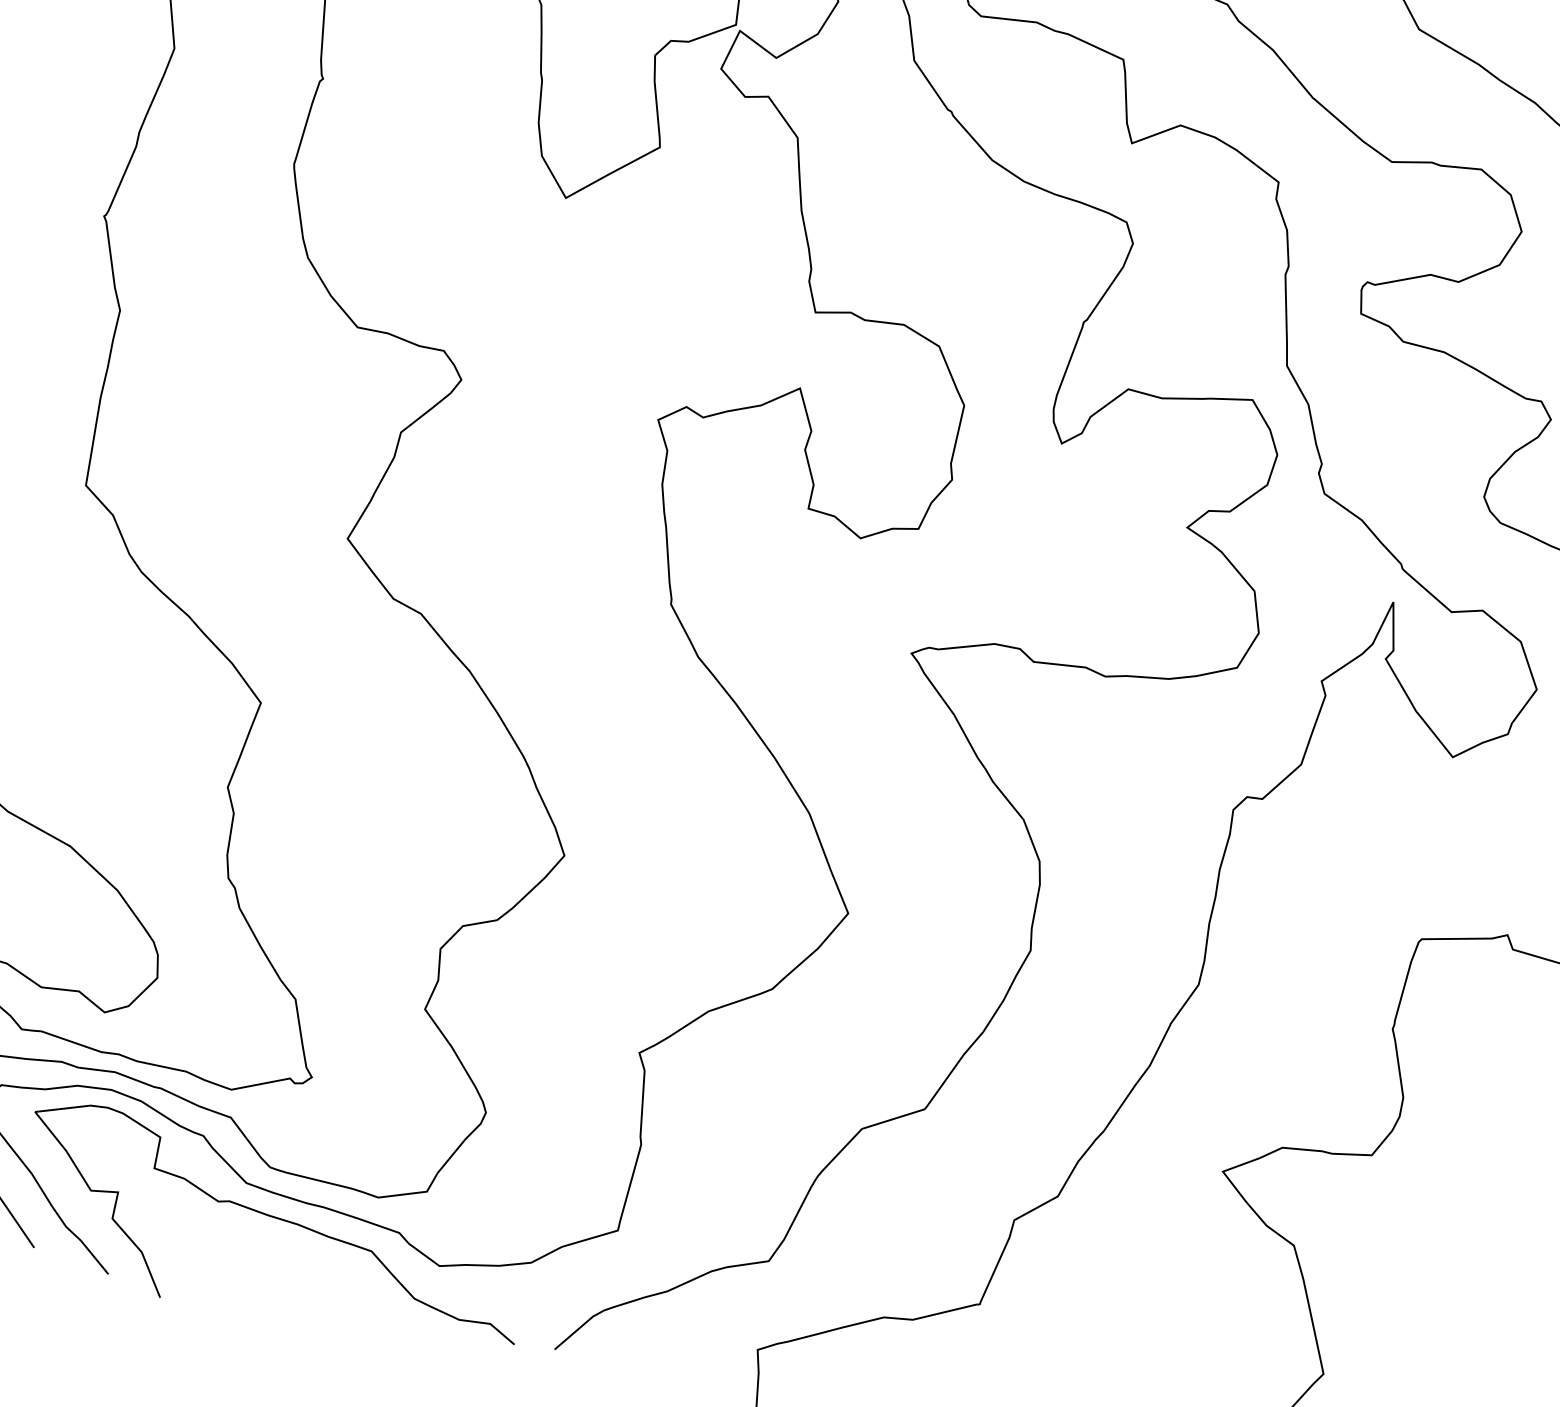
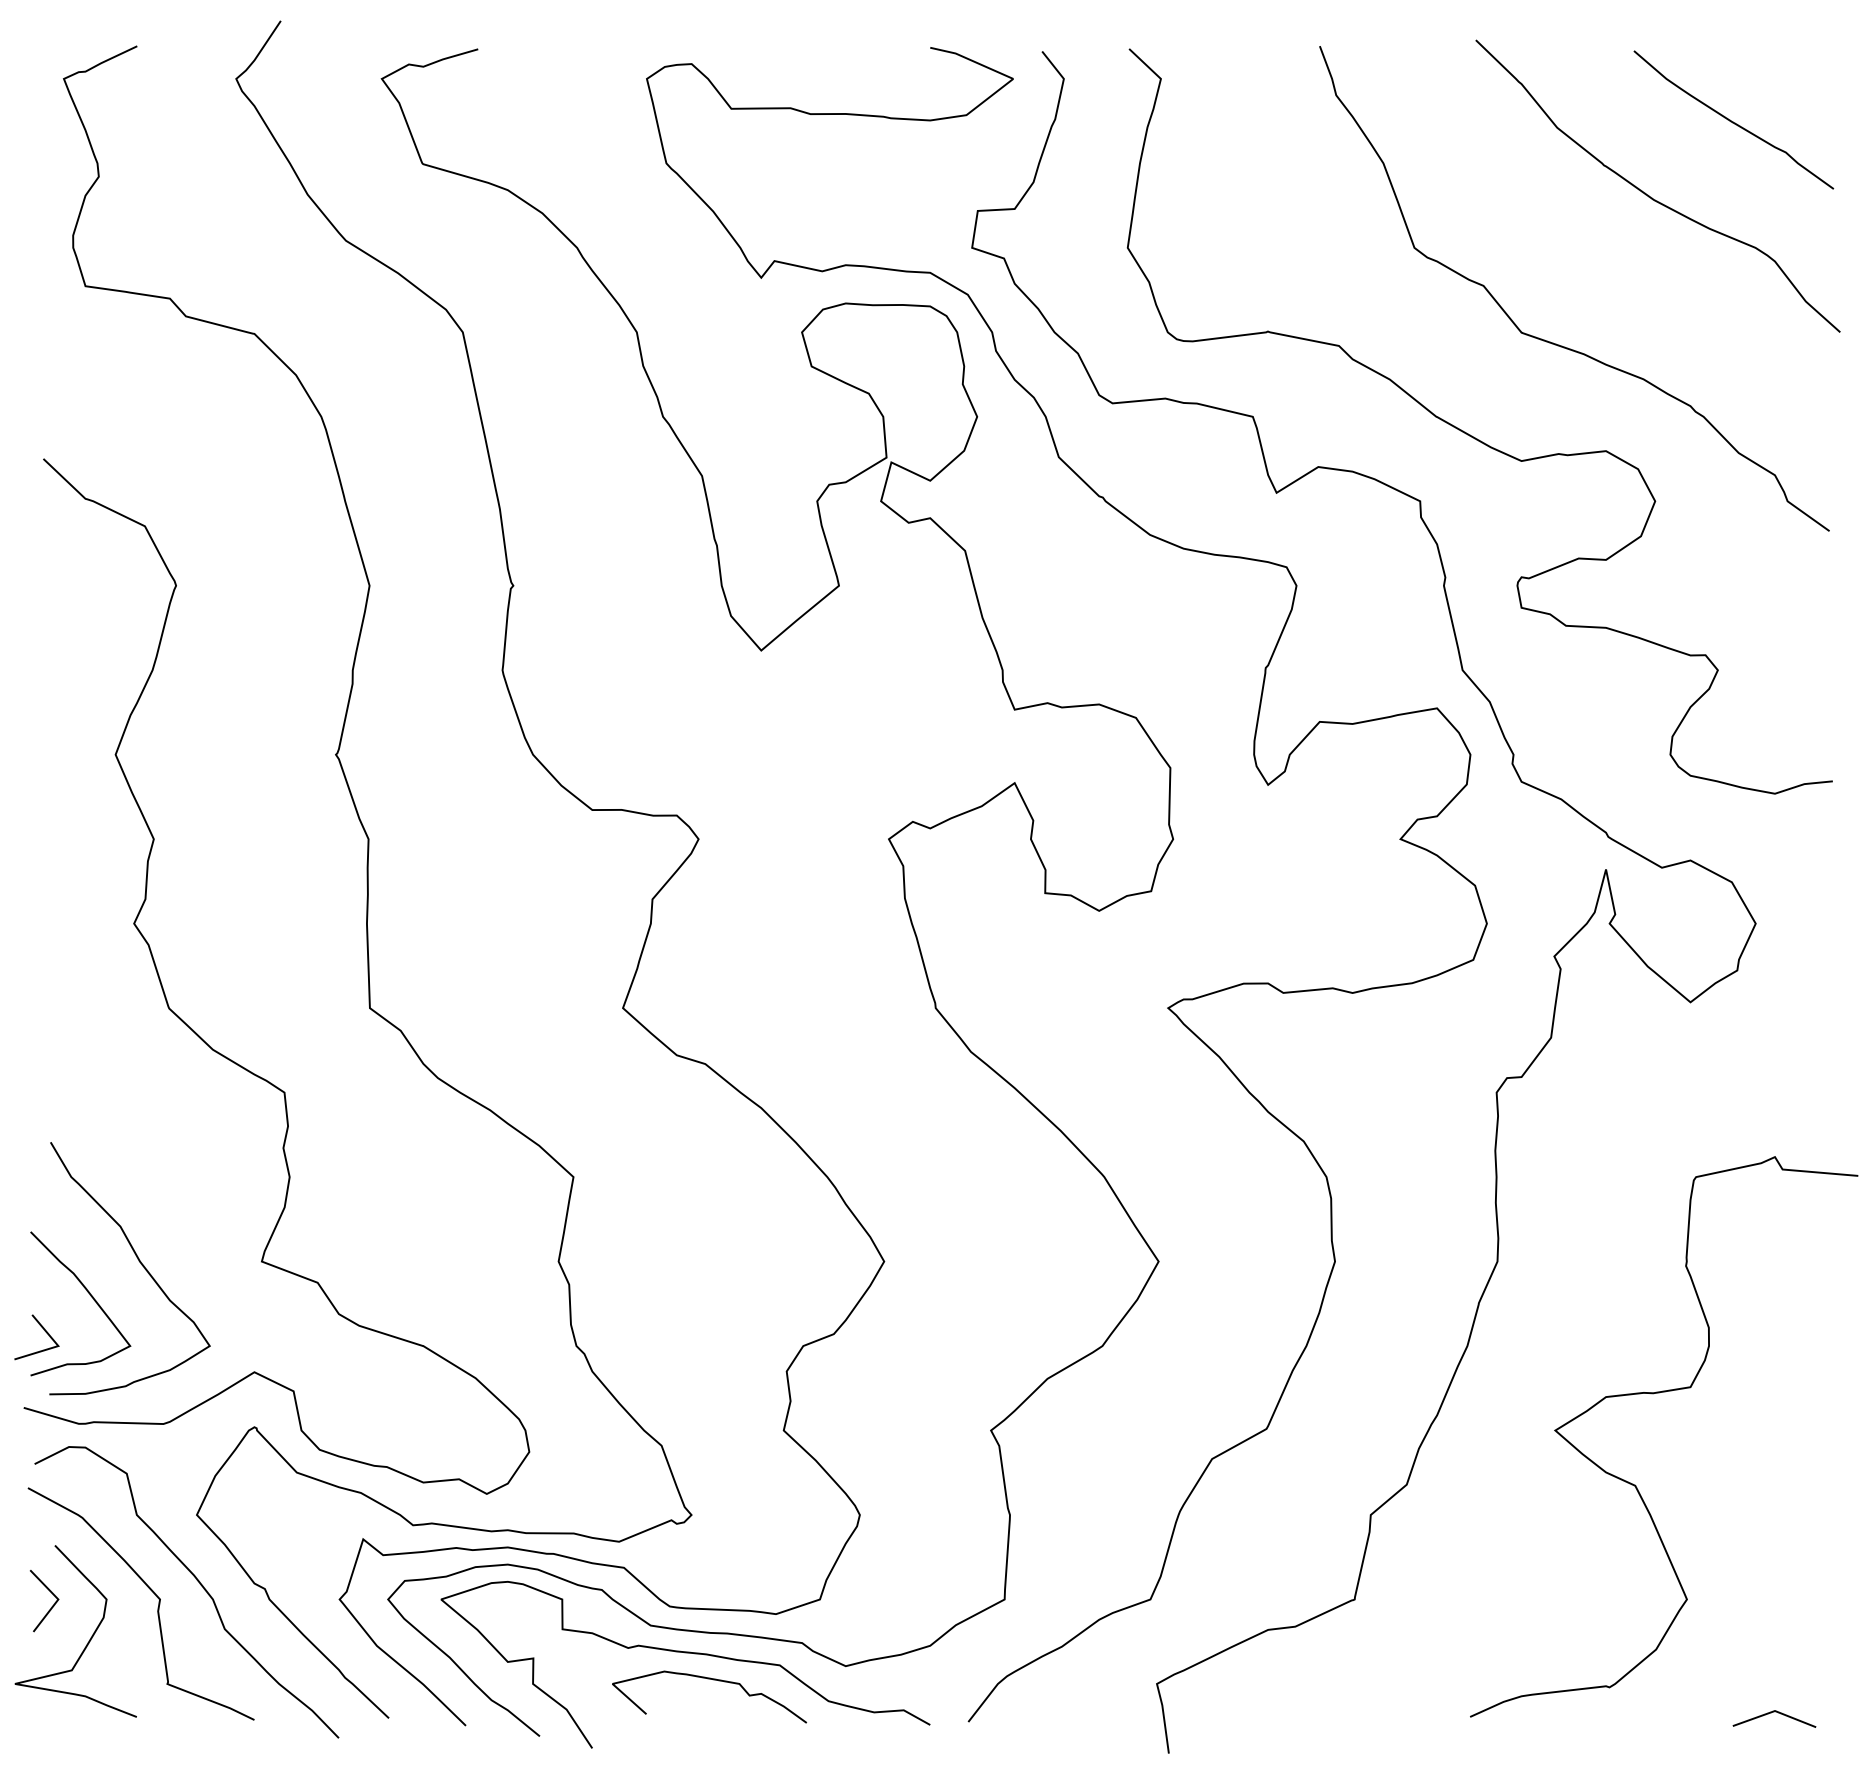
curve: (299, 1253) -> (713, 1680), added

